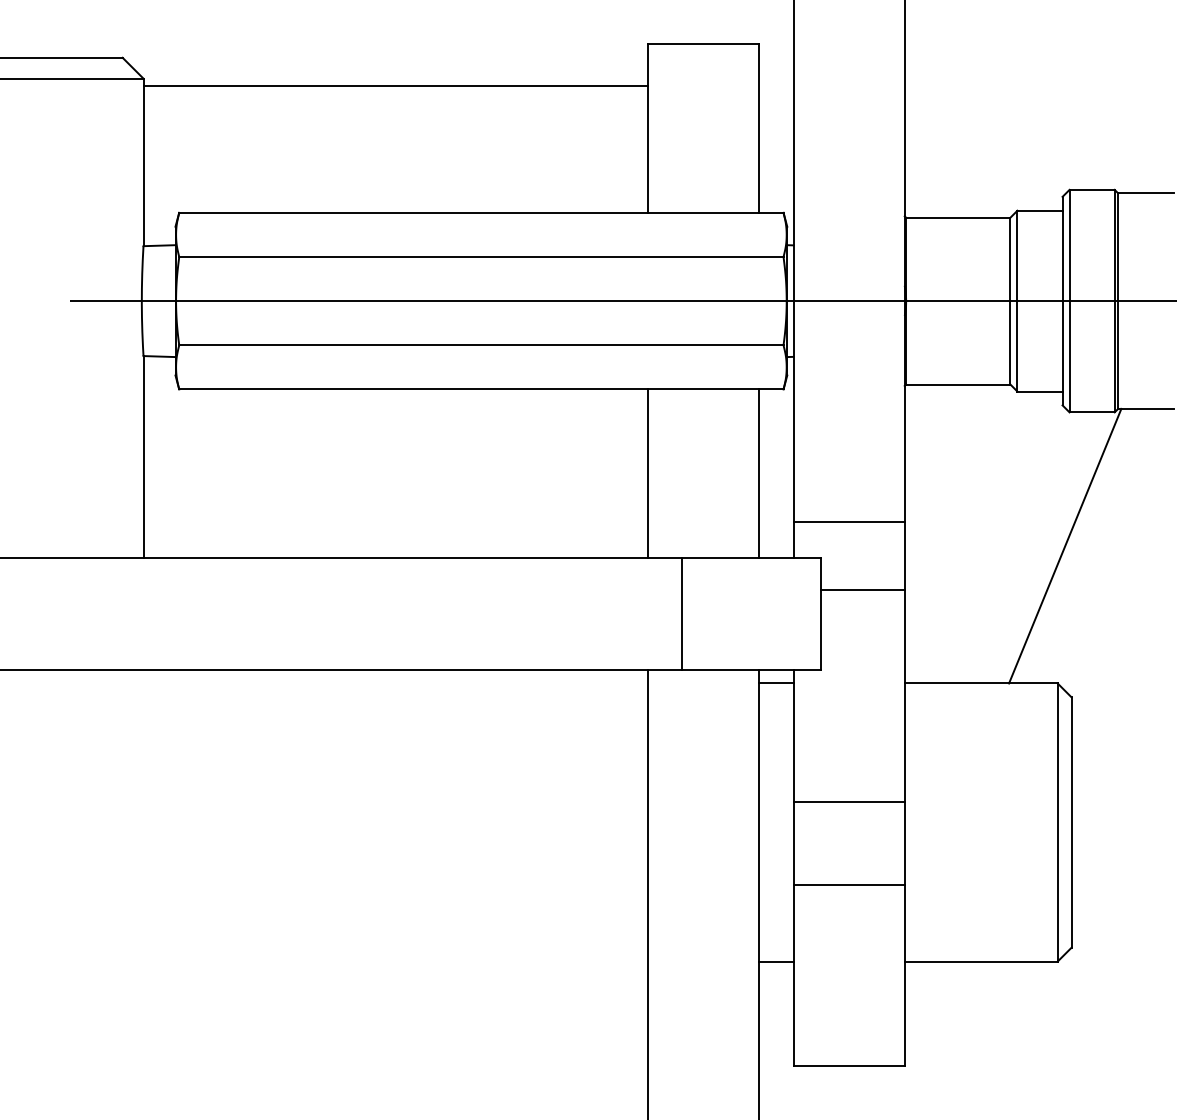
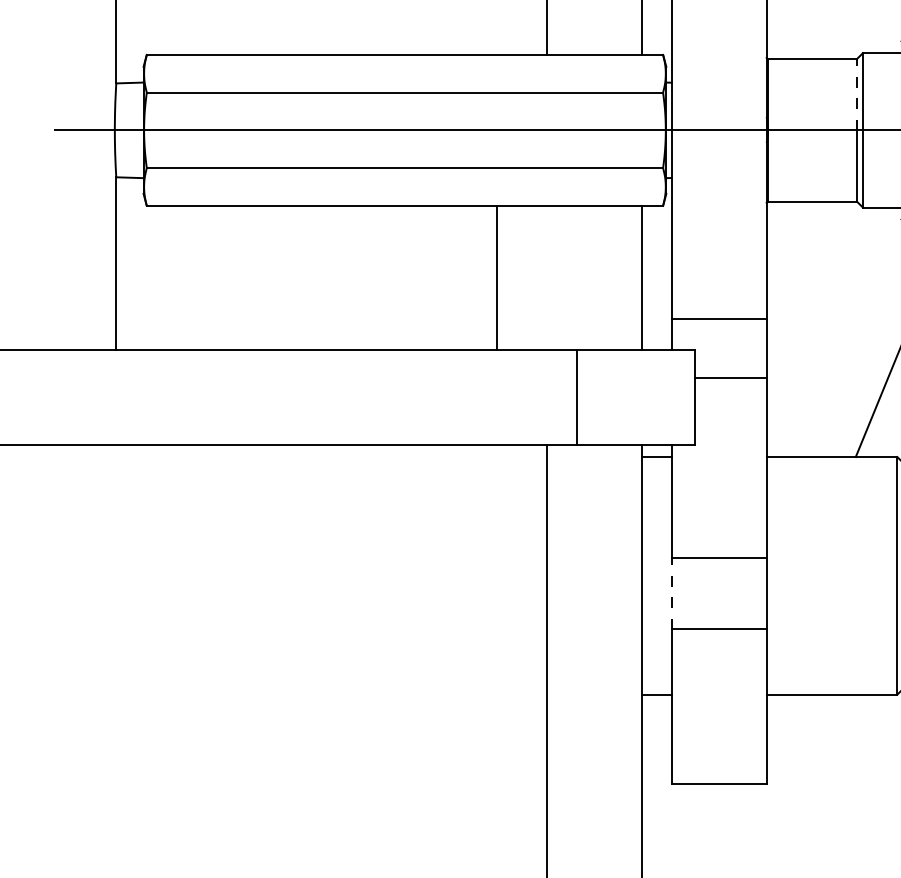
line: (1010, 259) -> (857, 94), solid -> dashed
line: (647, 473) -> (497, 277), moved
line: (793, 843) -> (671, 593), solid -> dashed

